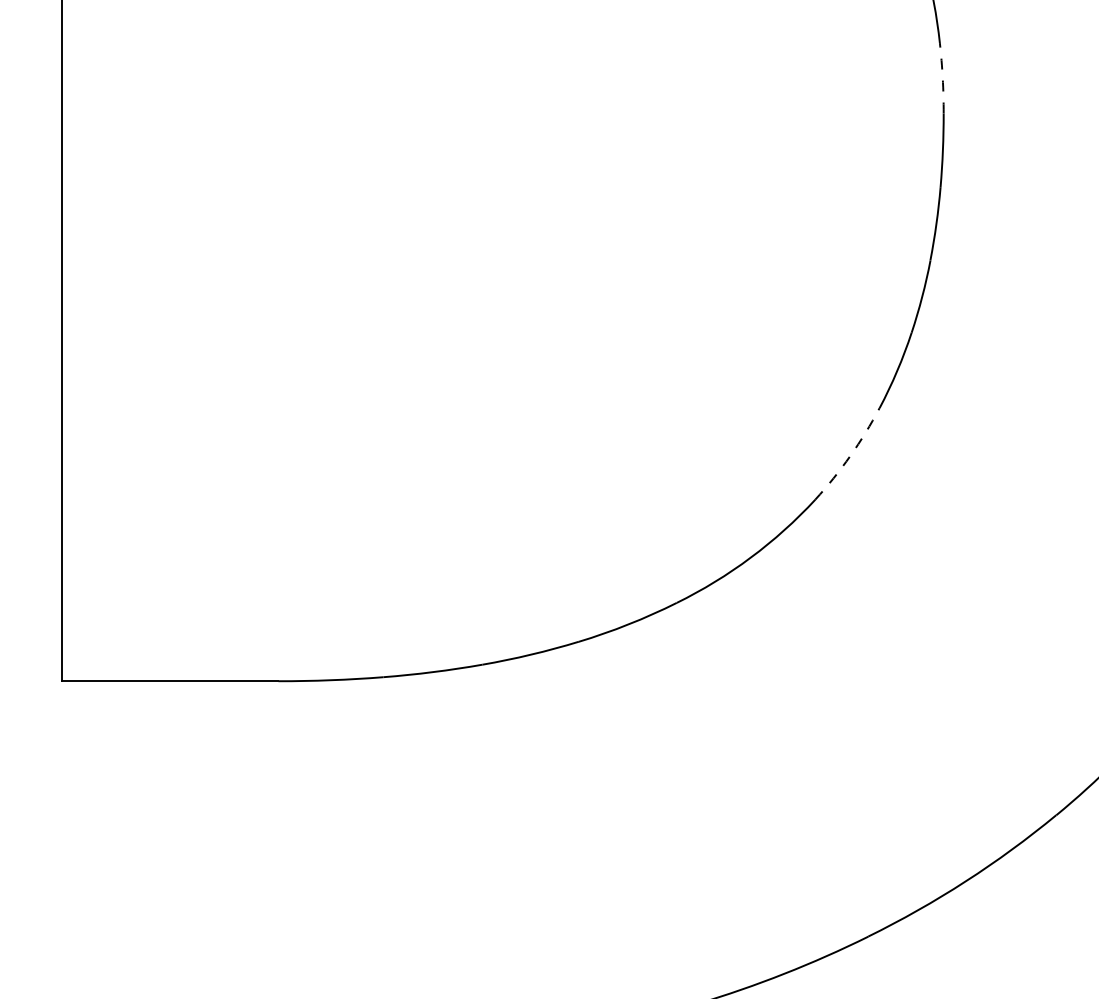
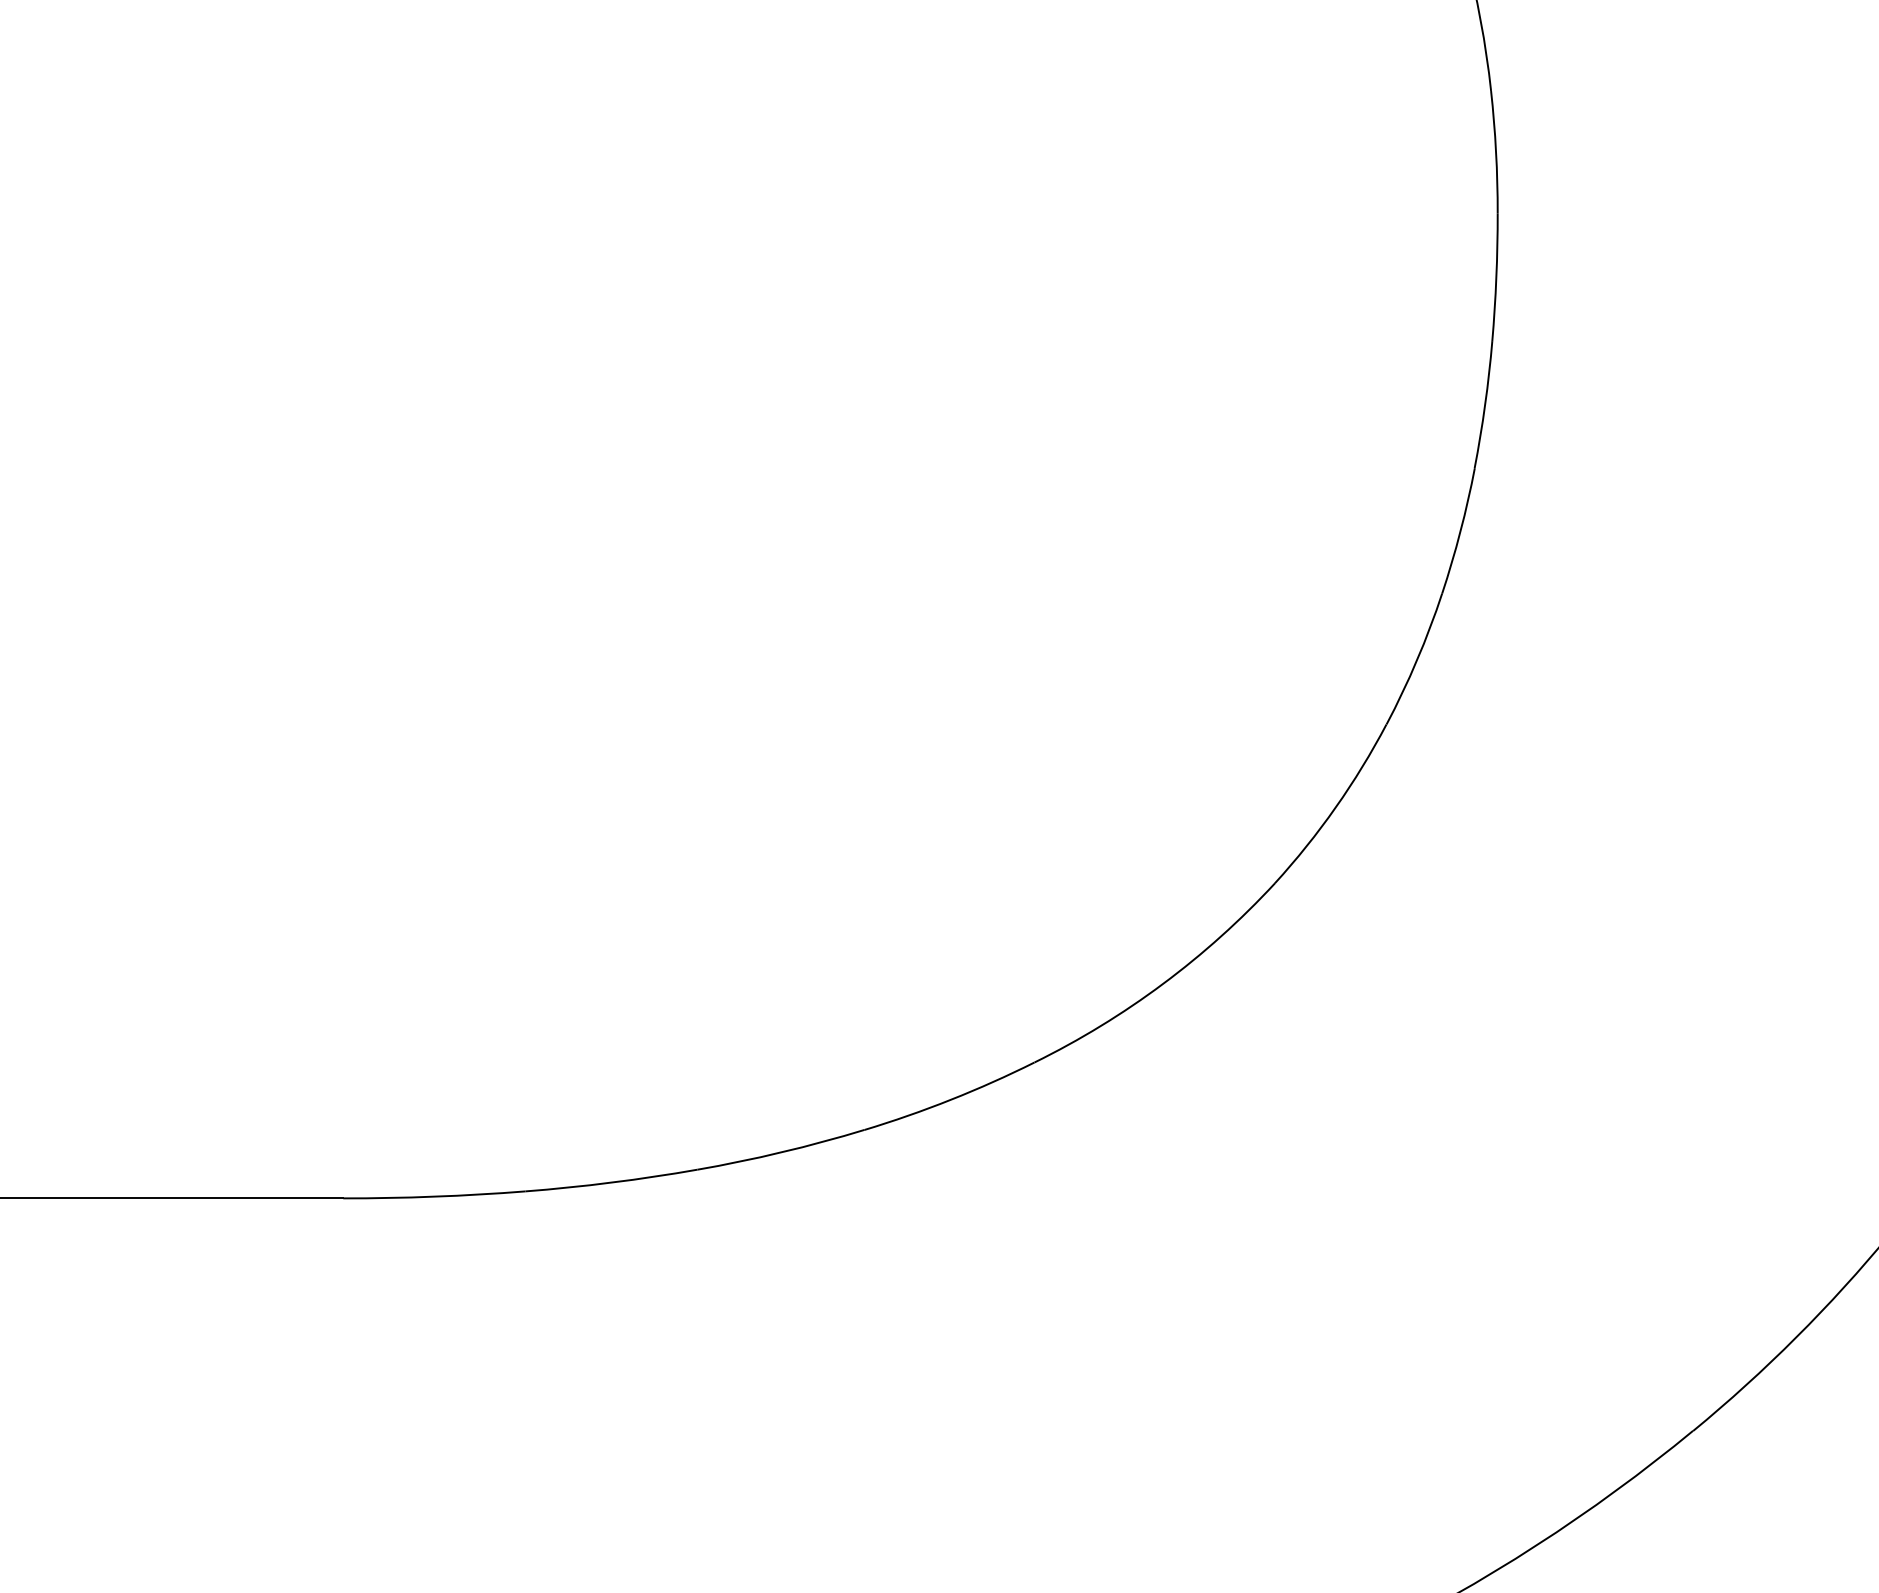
arc: (942, 78) -> (1495, 152), dashed -> solid
arc: (850, 455) -> (1335, 806), dashed -> solid

